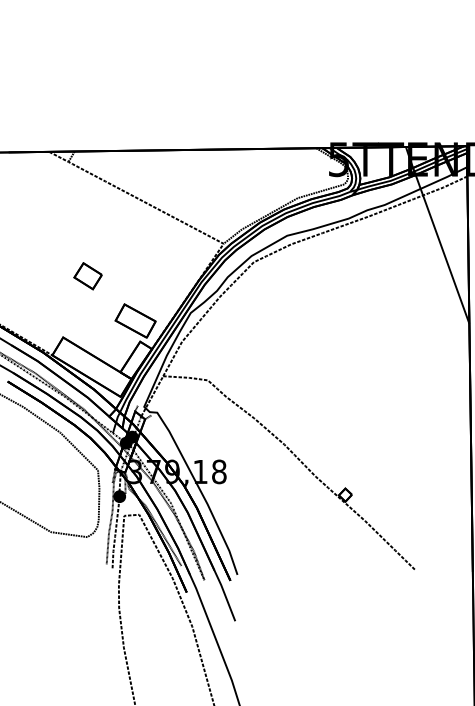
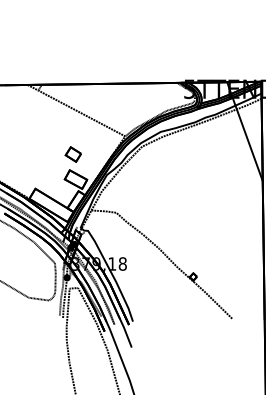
part: (86, 276) -> (72, 154), moved

